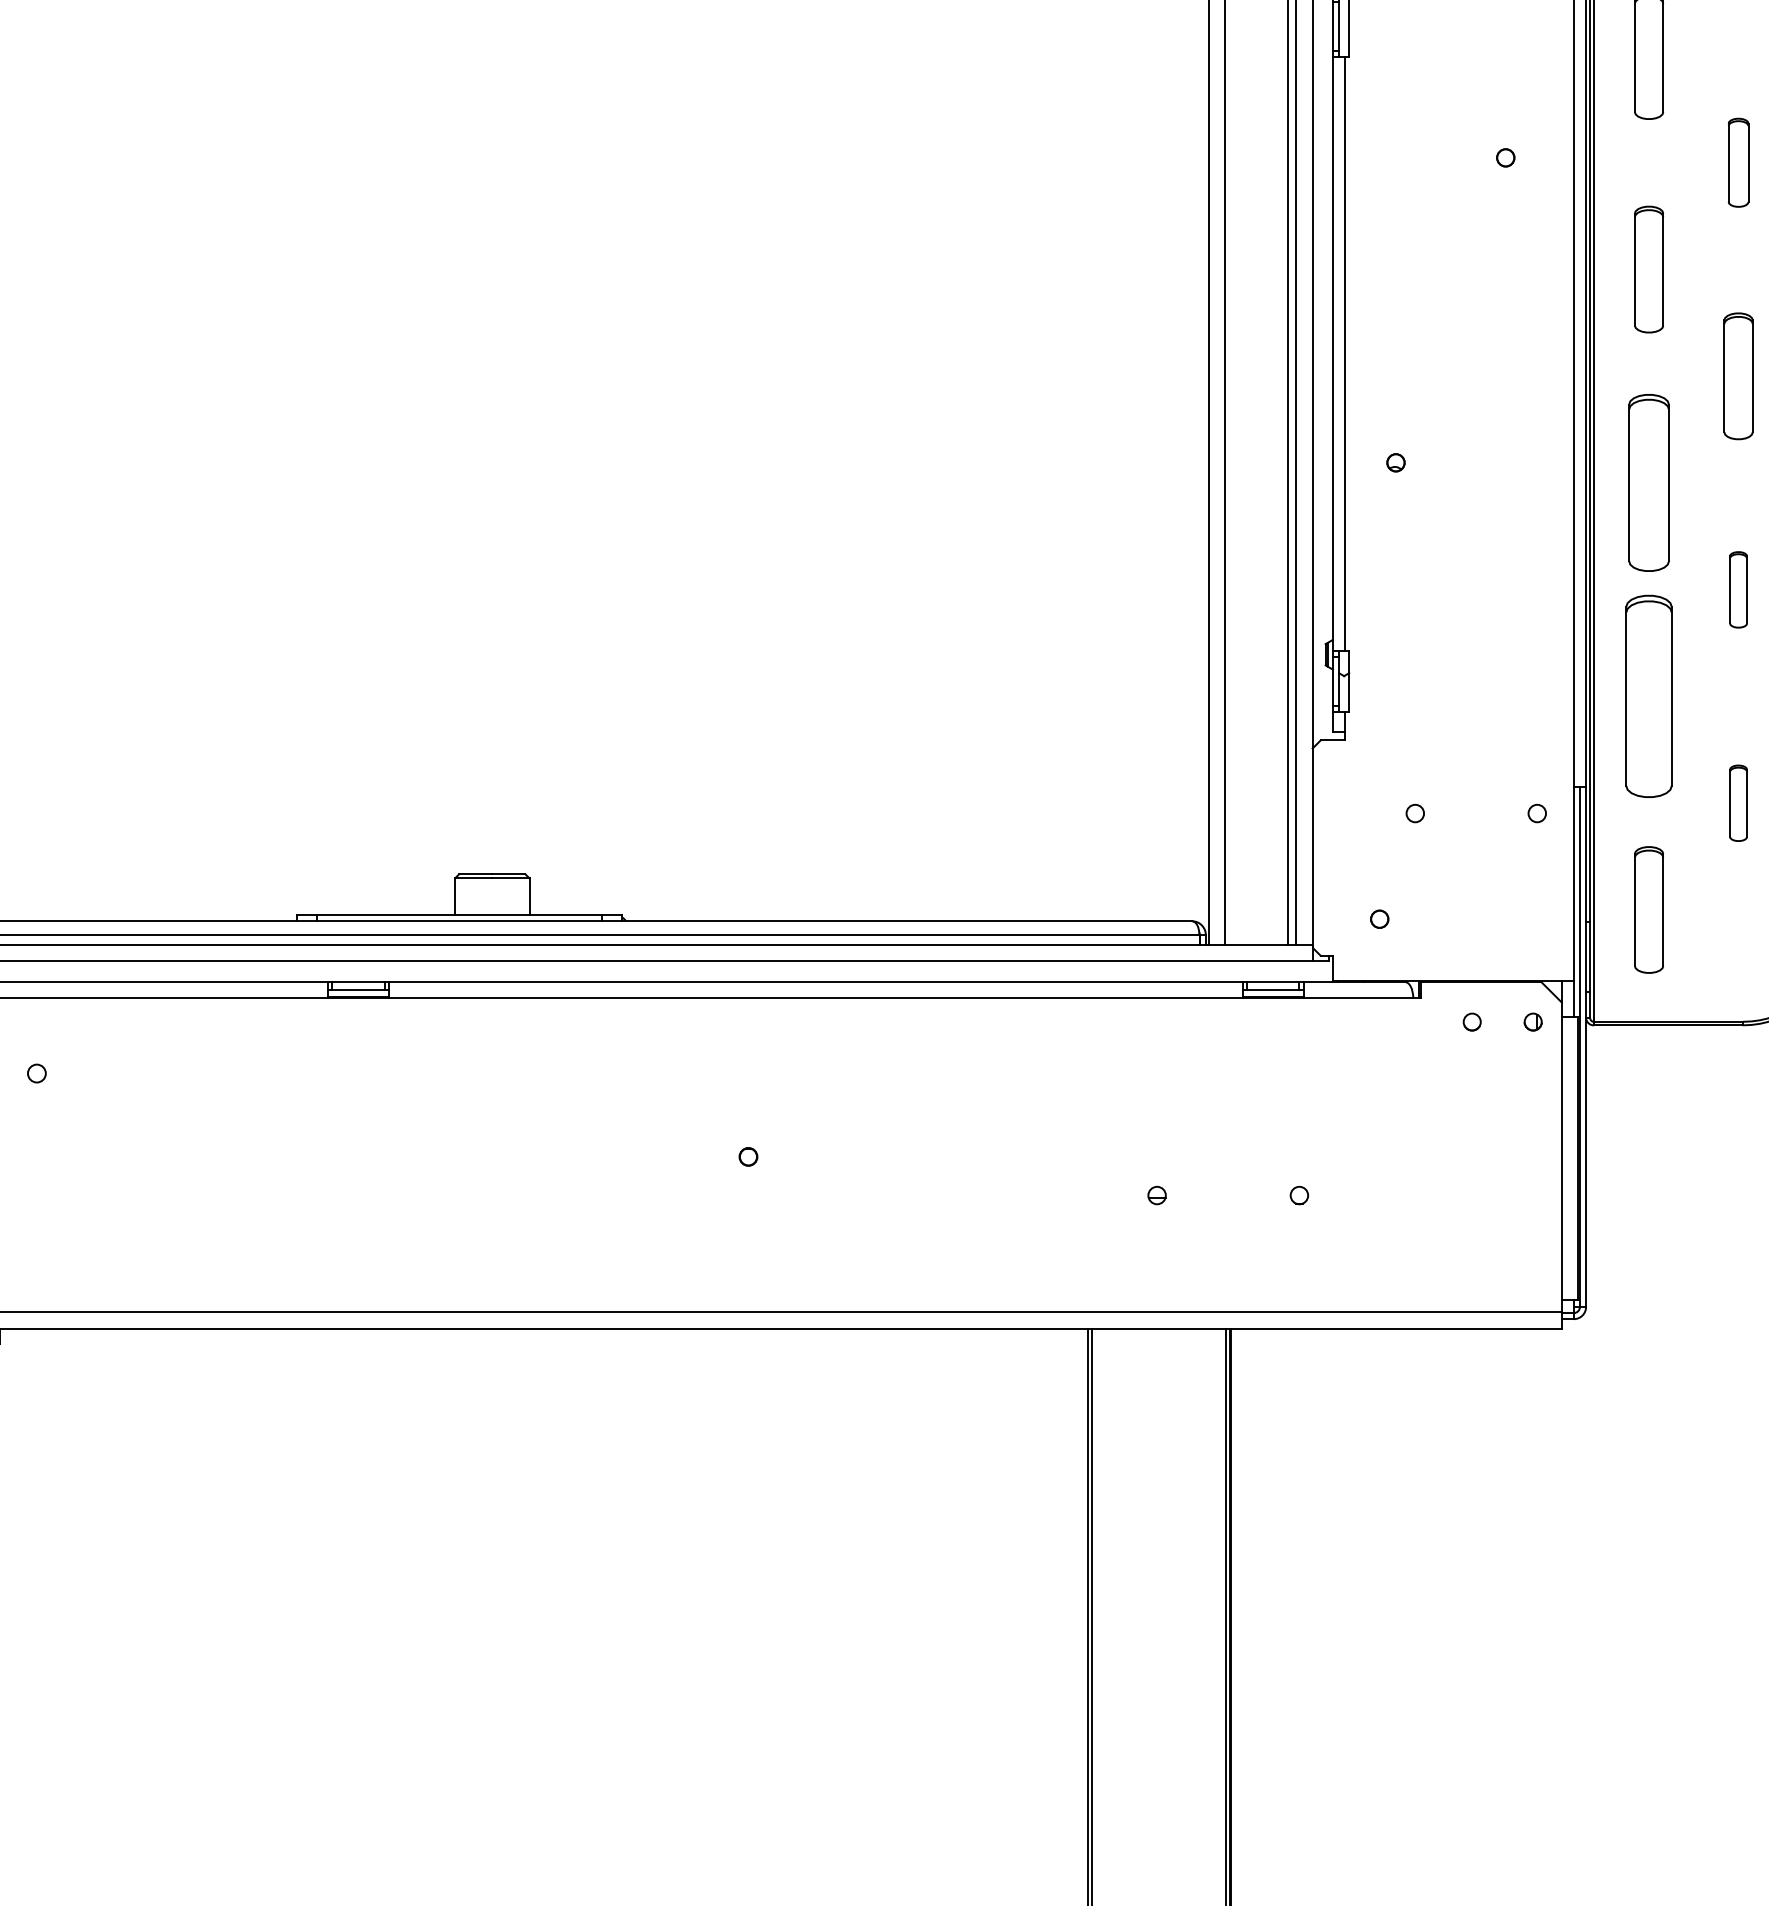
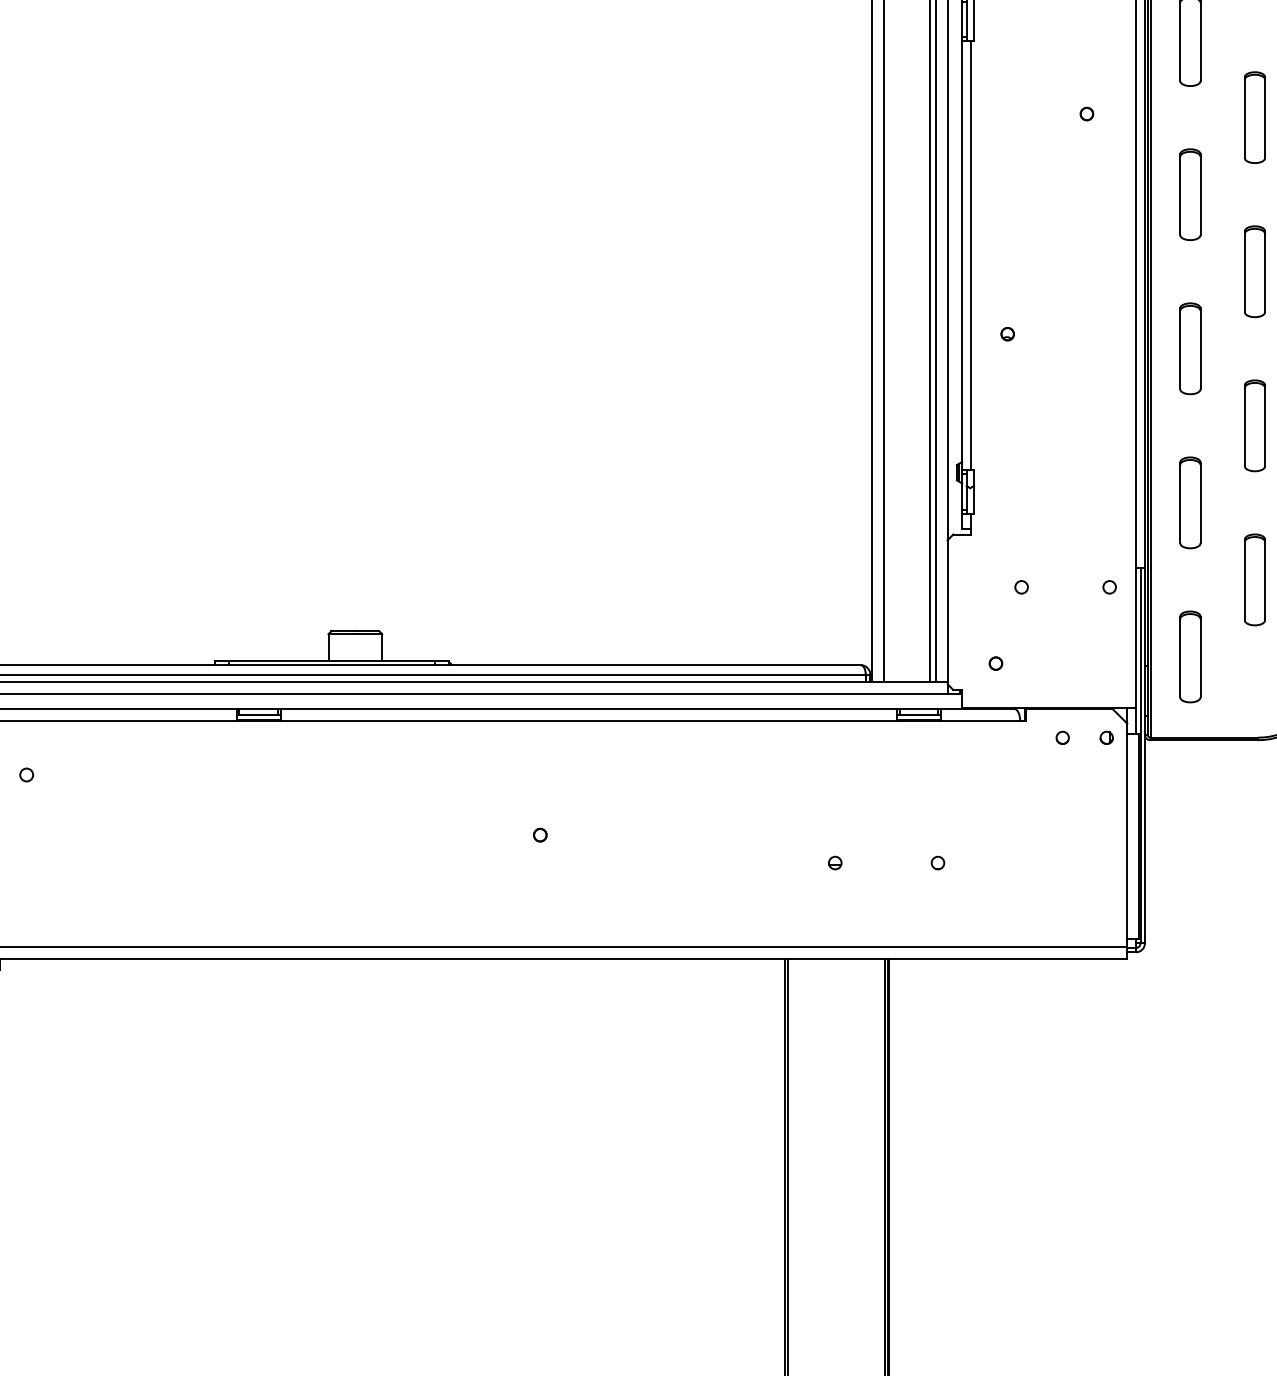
part: (1737, 162) -> (1254, 117), size x1.43
part: (1649, 482) -> (1190, 348), size x0.71
part: (1737, 589) -> (1254, 425), size x1.67
part: (1649, 696) -> (1190, 502), size x0.62
part: (1737, 802) -> (1254, 579), size x1.67

